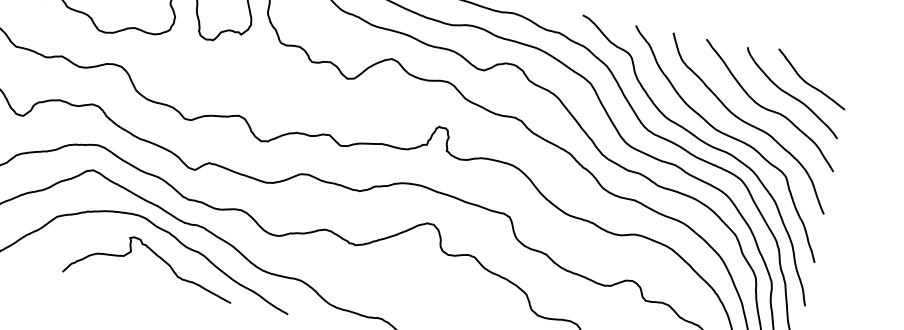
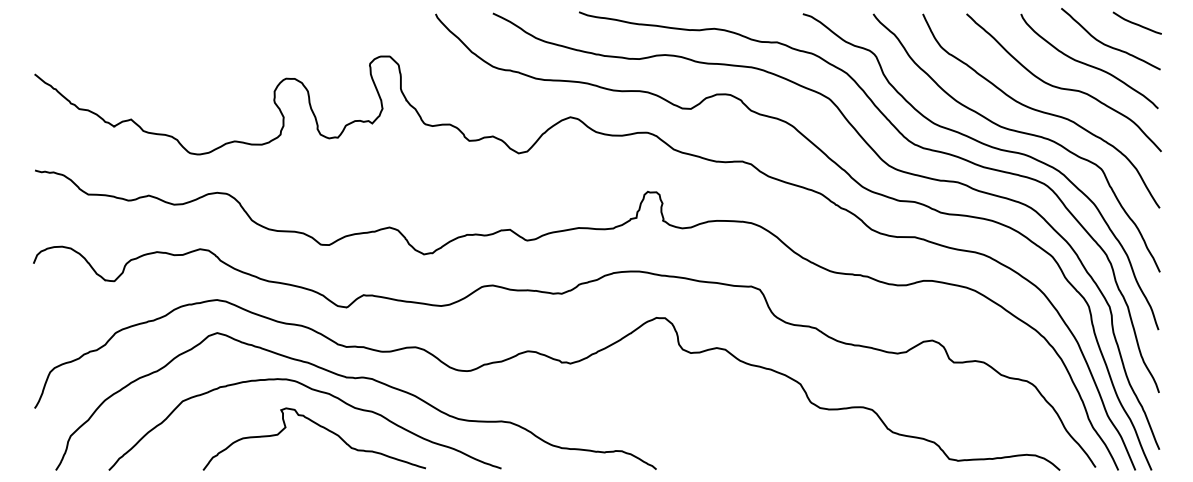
curve: (833, 71) -> (1136, 23), added

